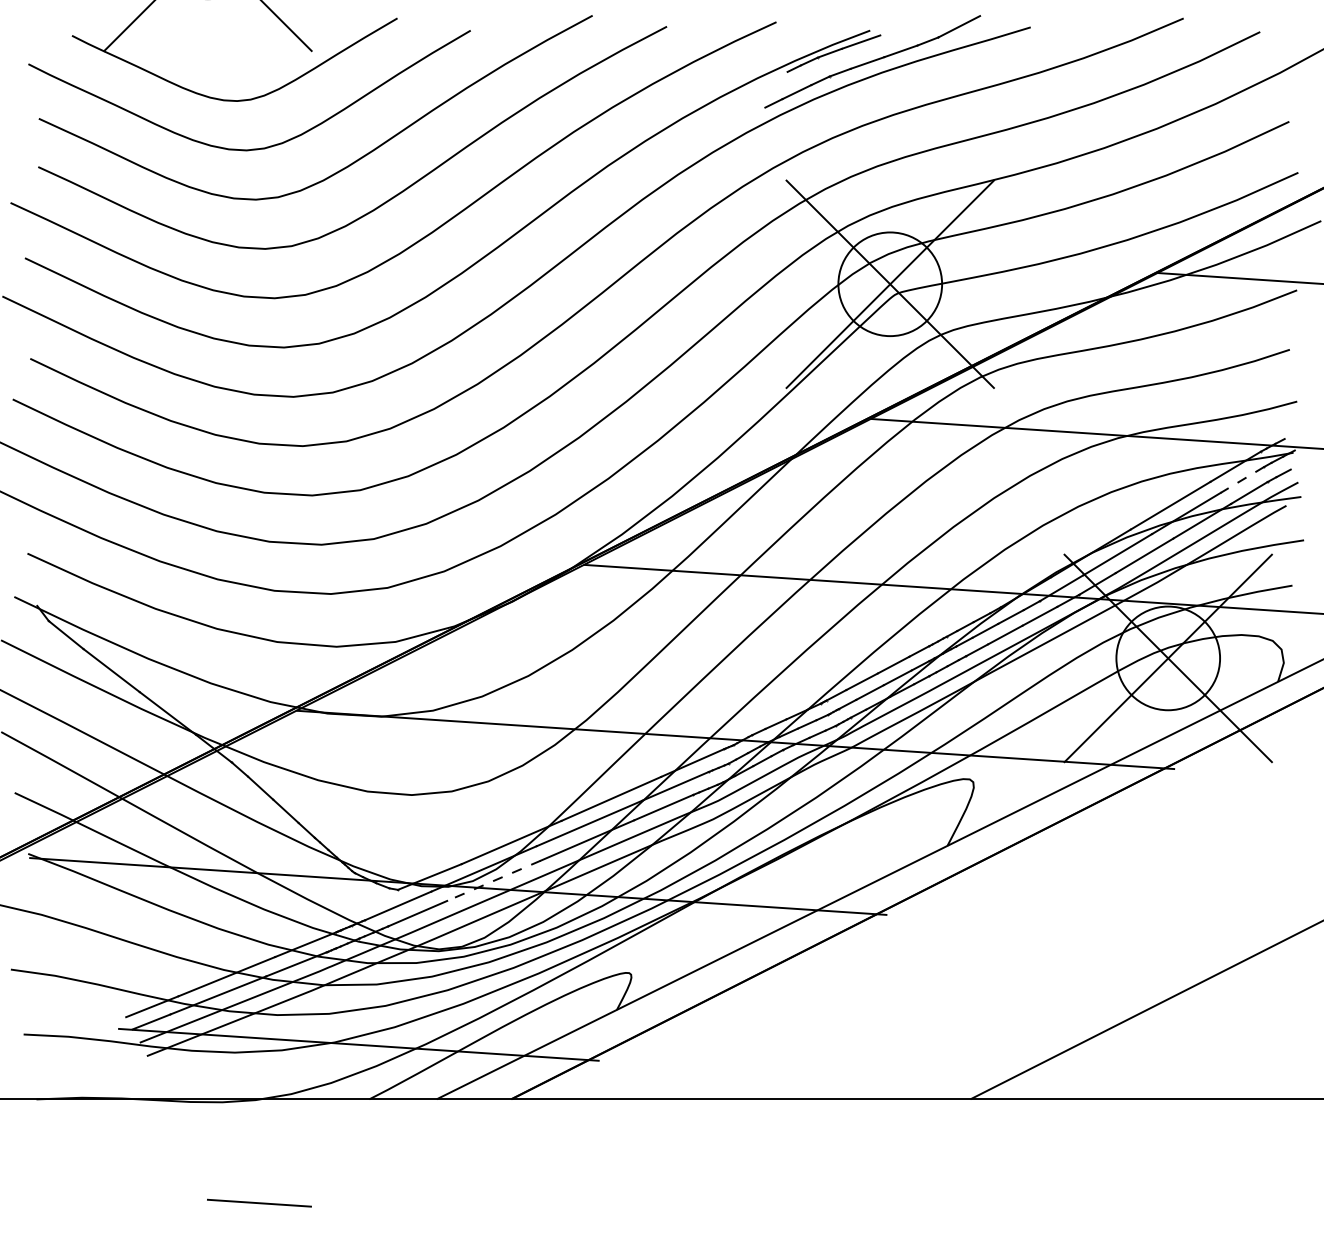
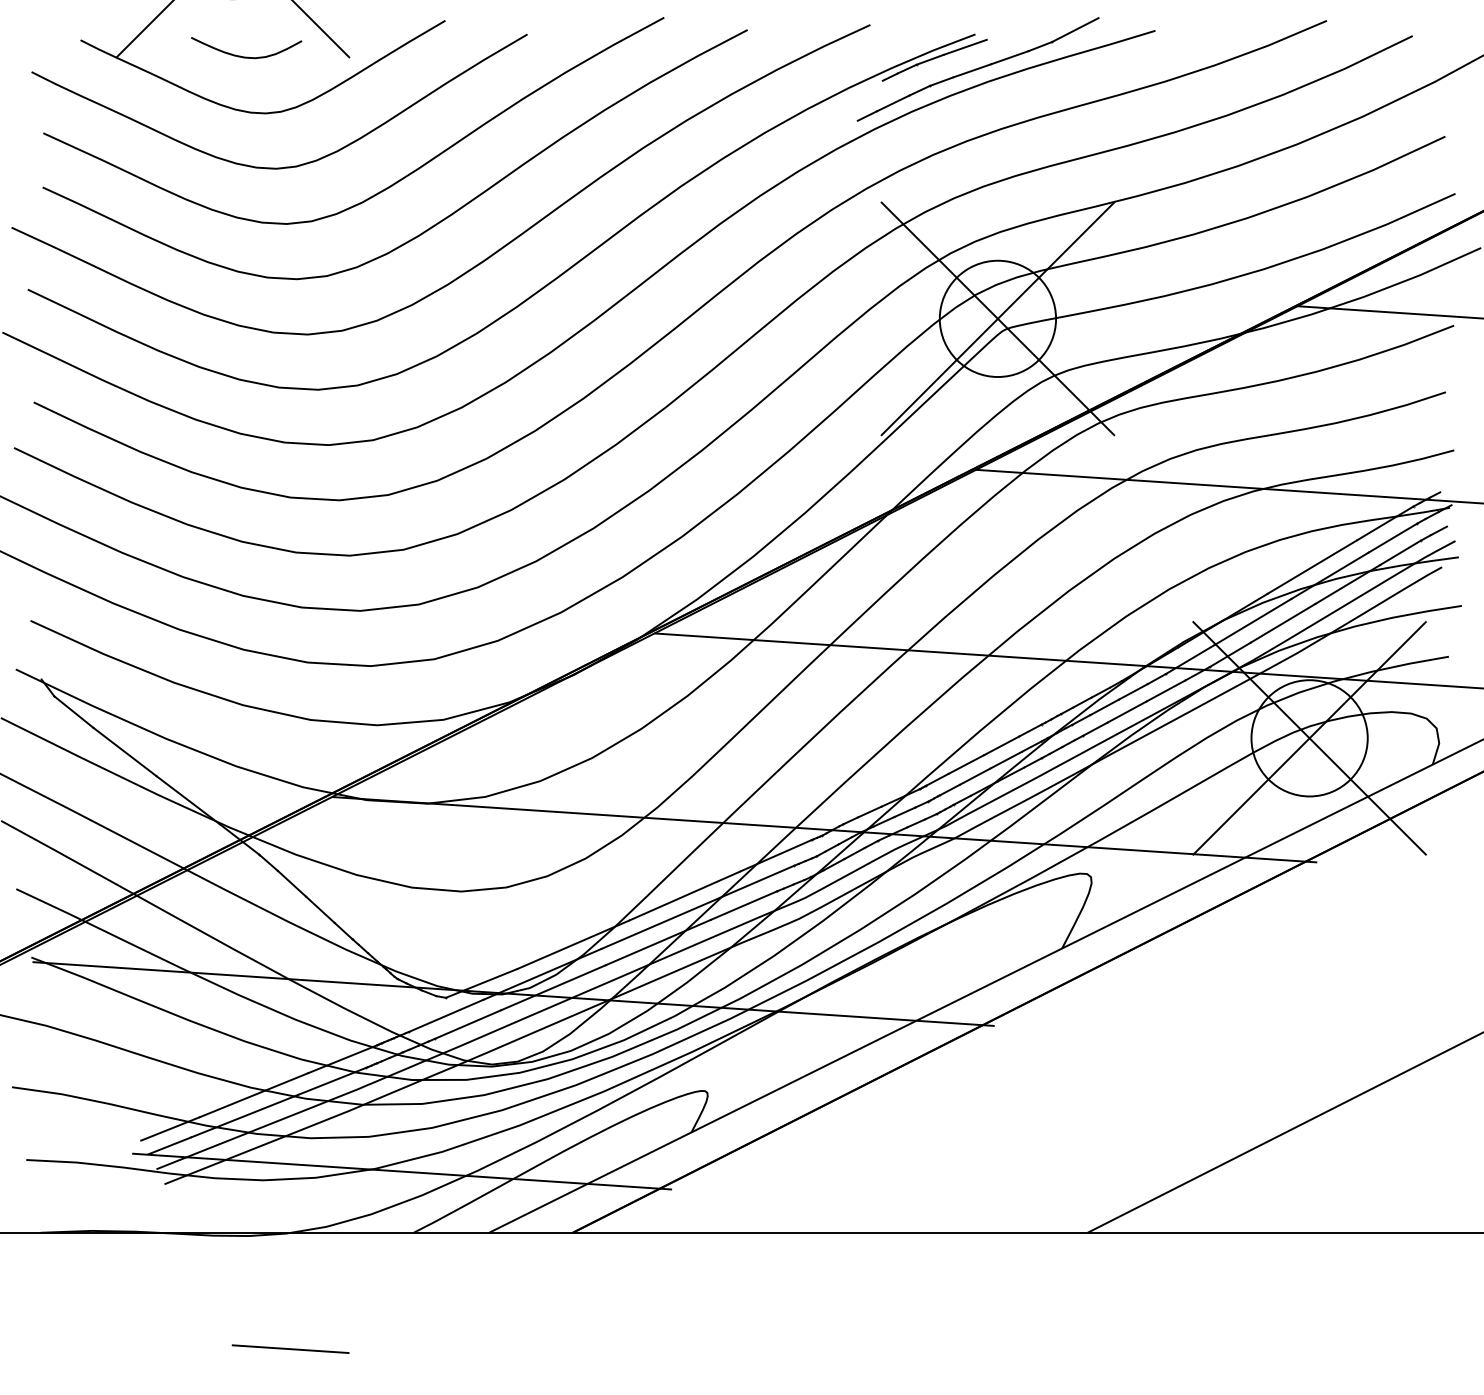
curve: (216, 49) -> (242, 55), added
line: (1242, 480) -> (1392, 538), dashed -> solid
line: (493, 880) -> (553, 987), dashed -> solid

